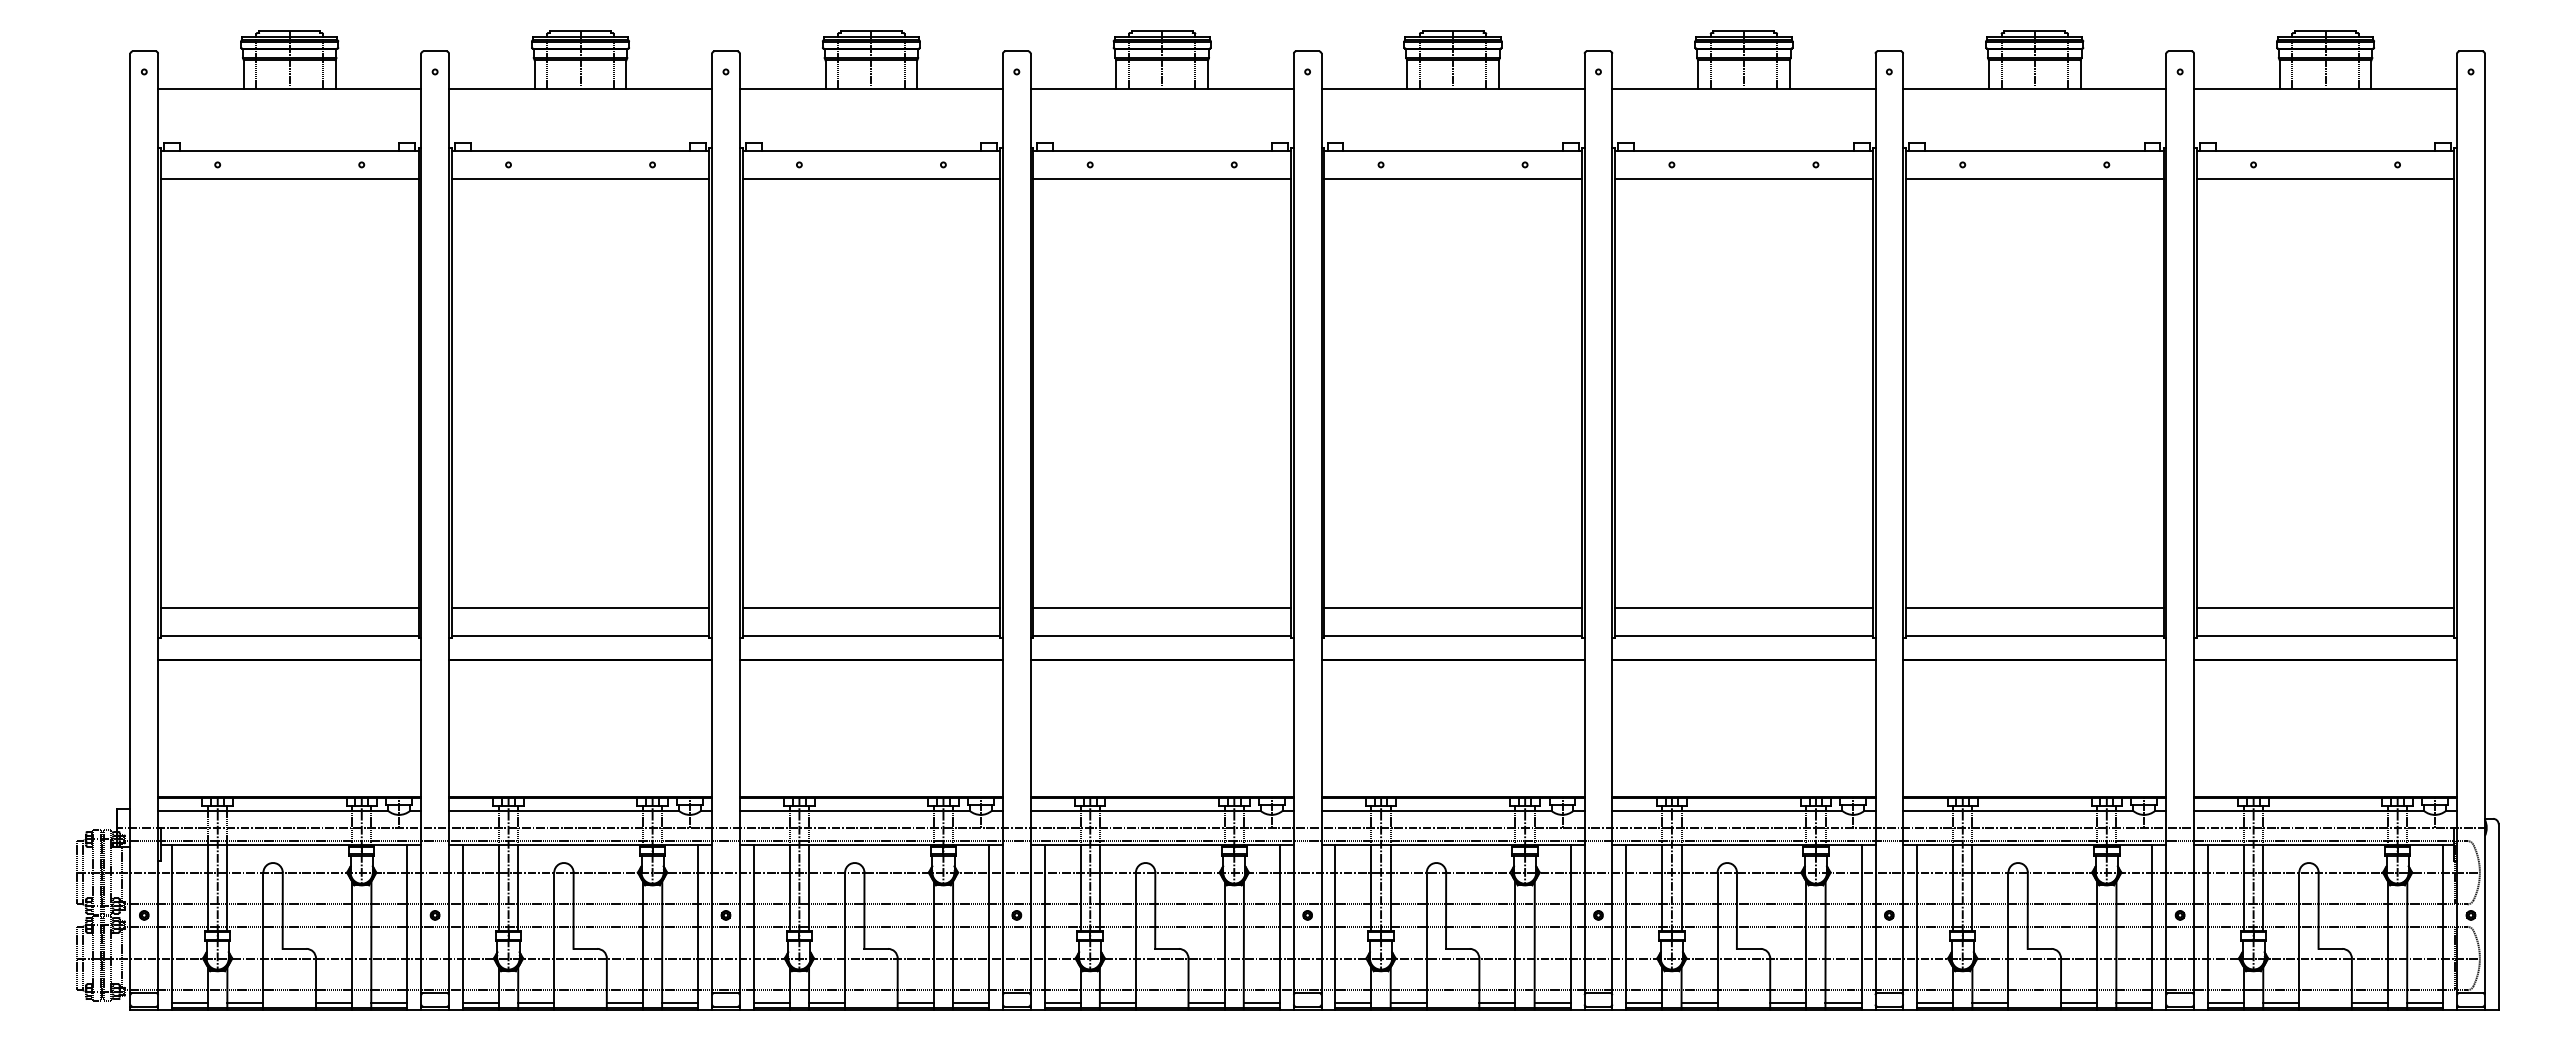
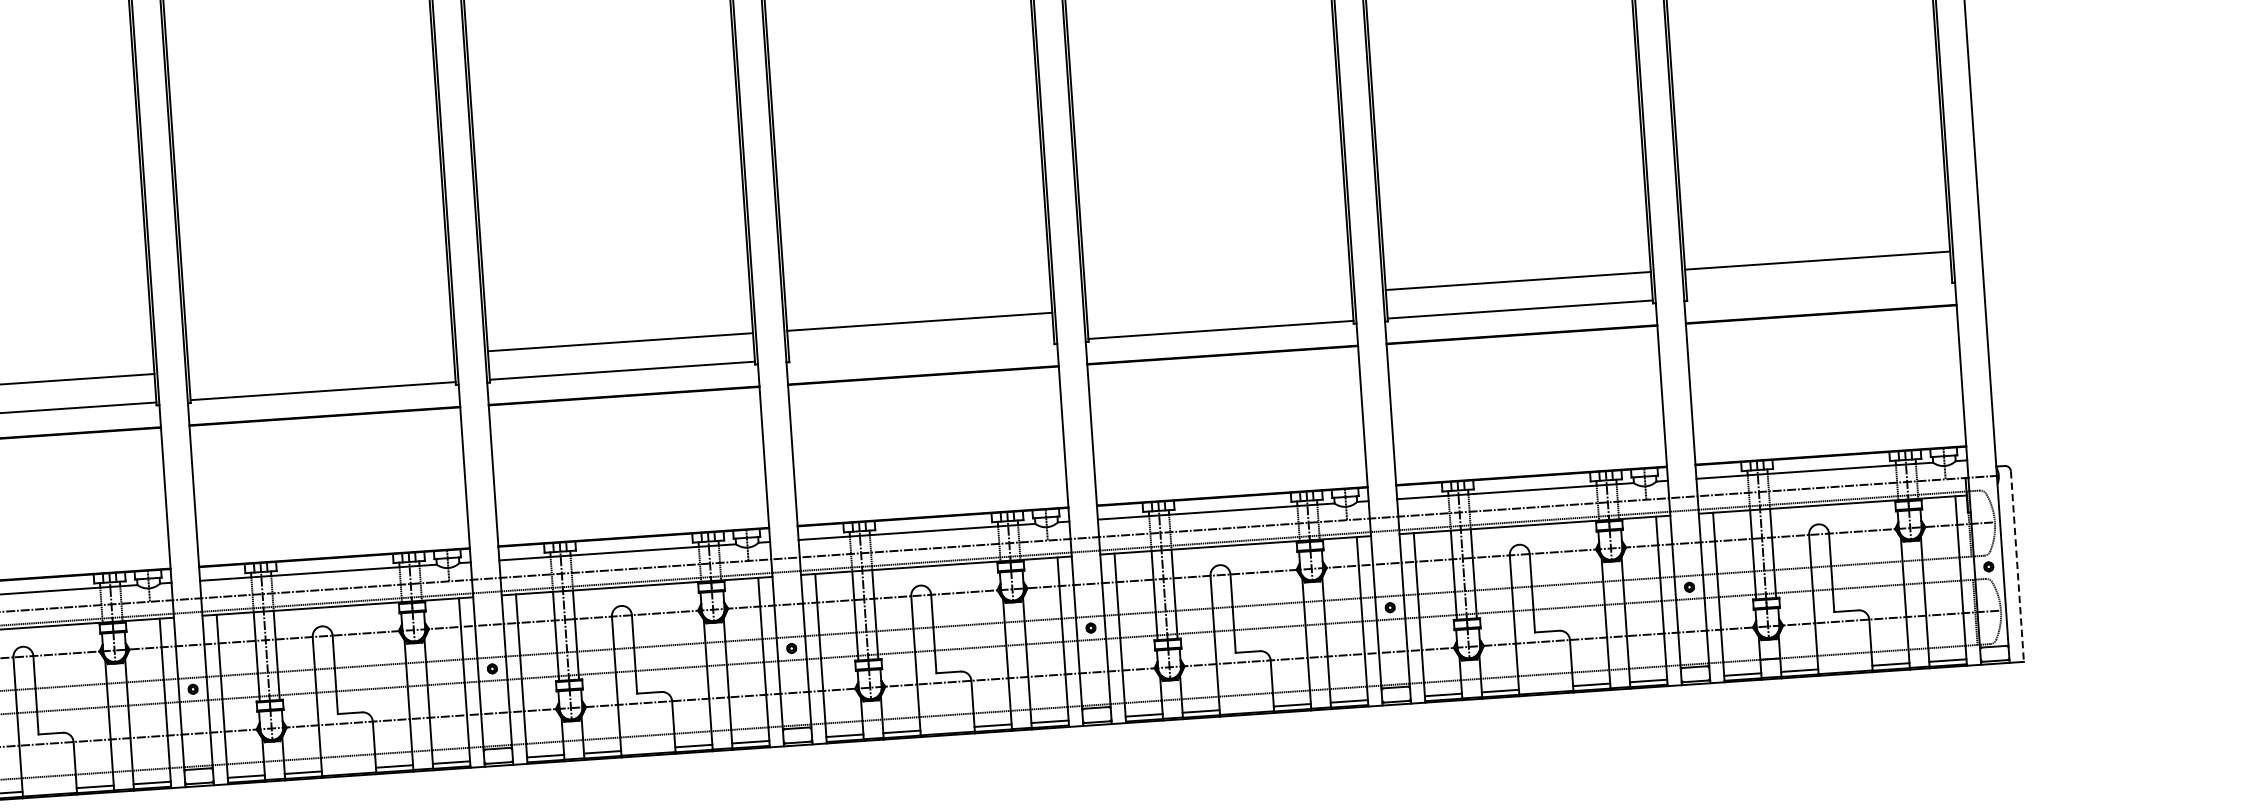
line: (871, 607) -> (321, 362), removed
line: (1743, 607) -> (1218, 301), removed
line: (1452, 635) -> (921, 350), removed
line: (2325, 635) -> (1819, 289), removed
line: (2498, 916) -> (2017, 566), solid -> dashed

